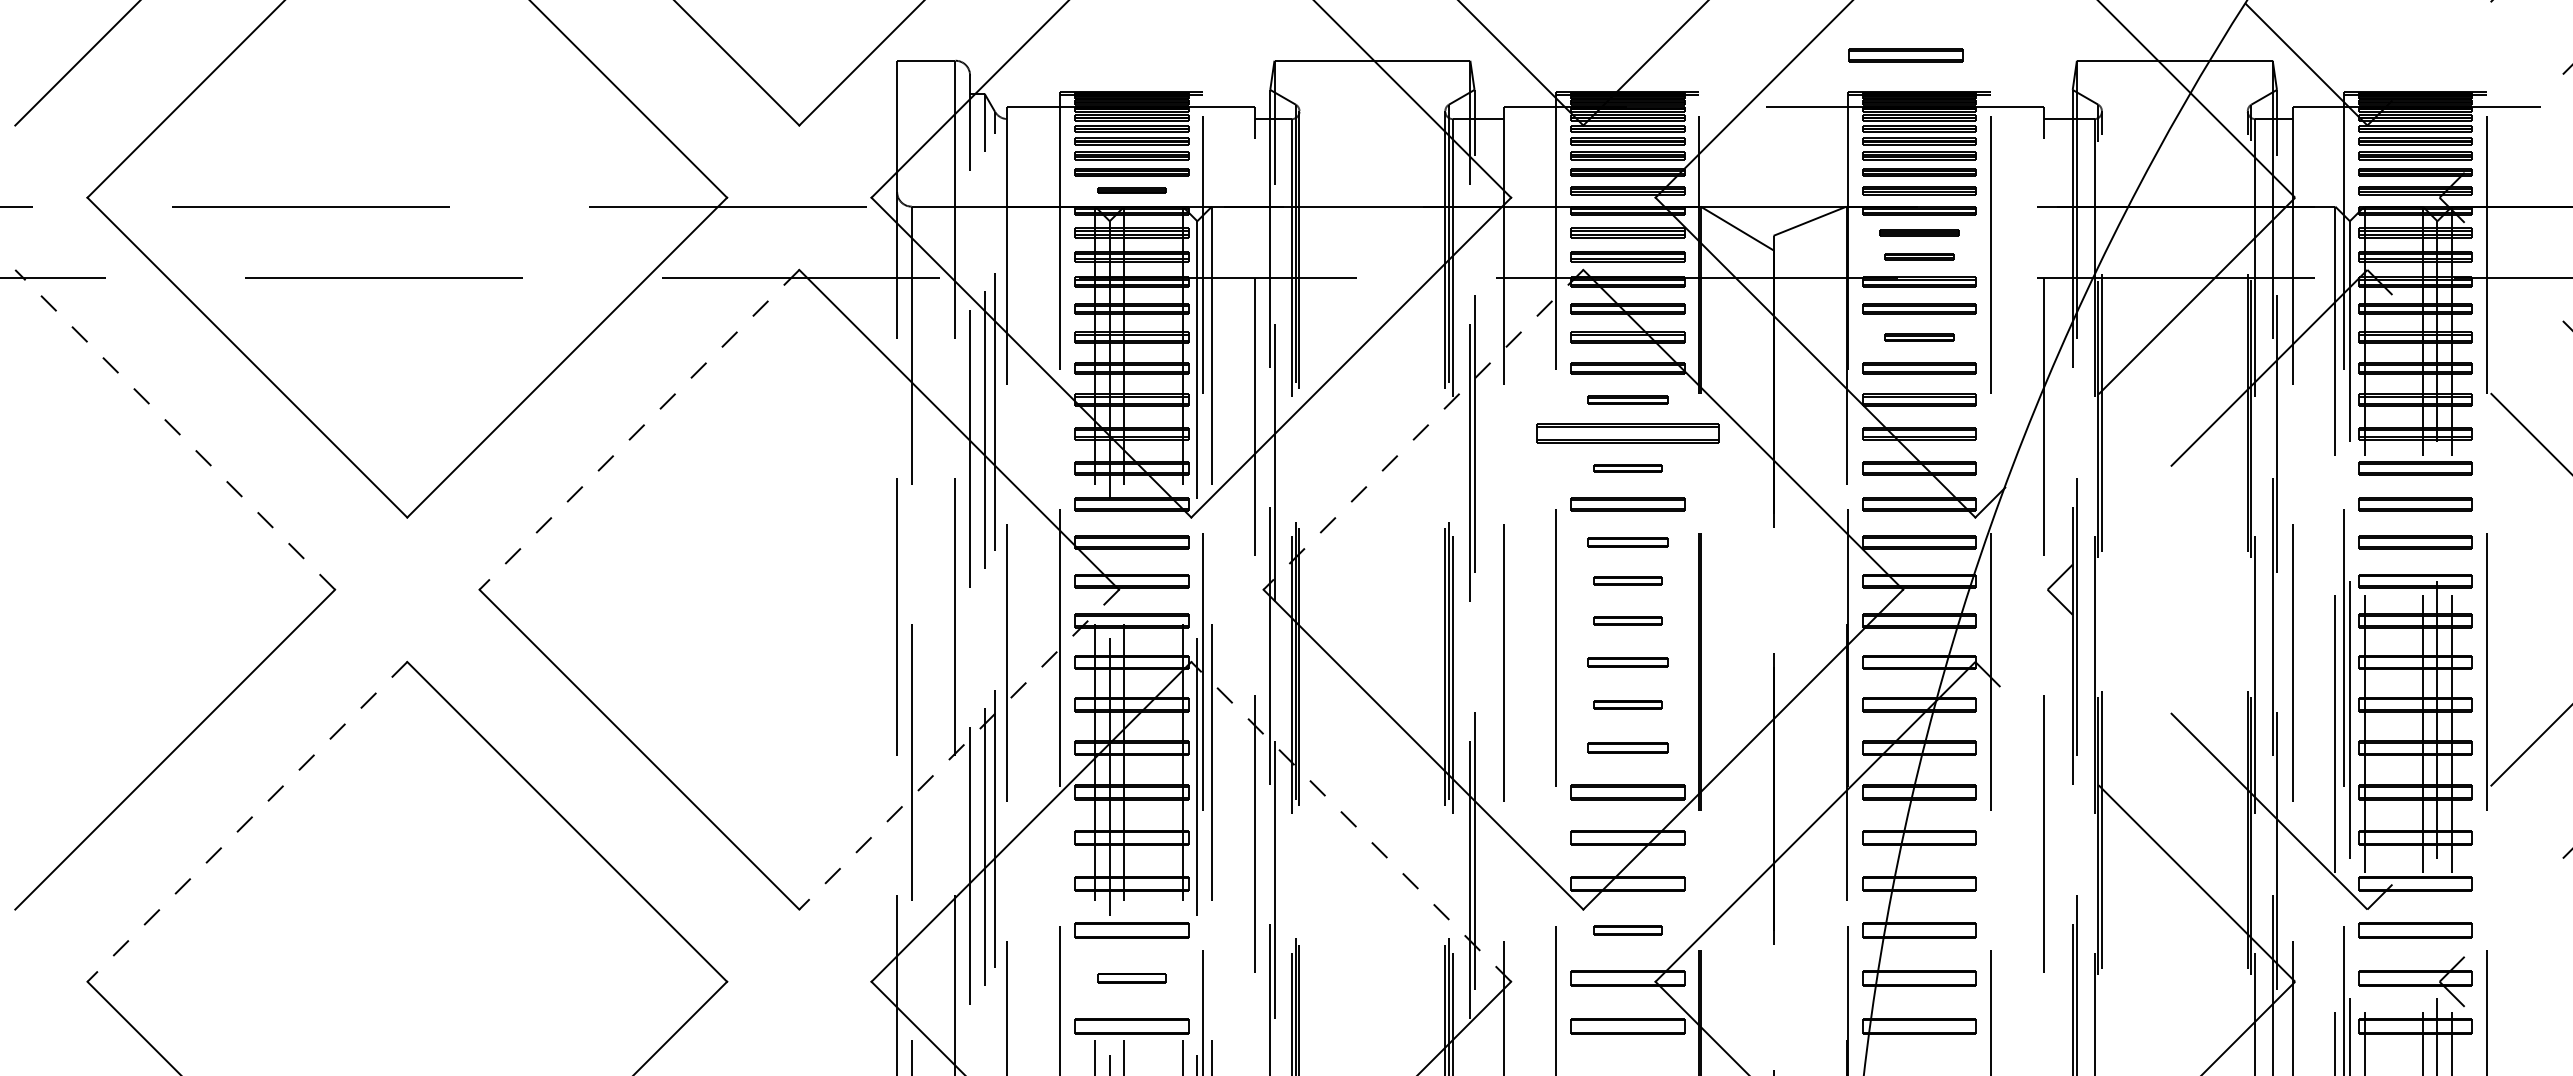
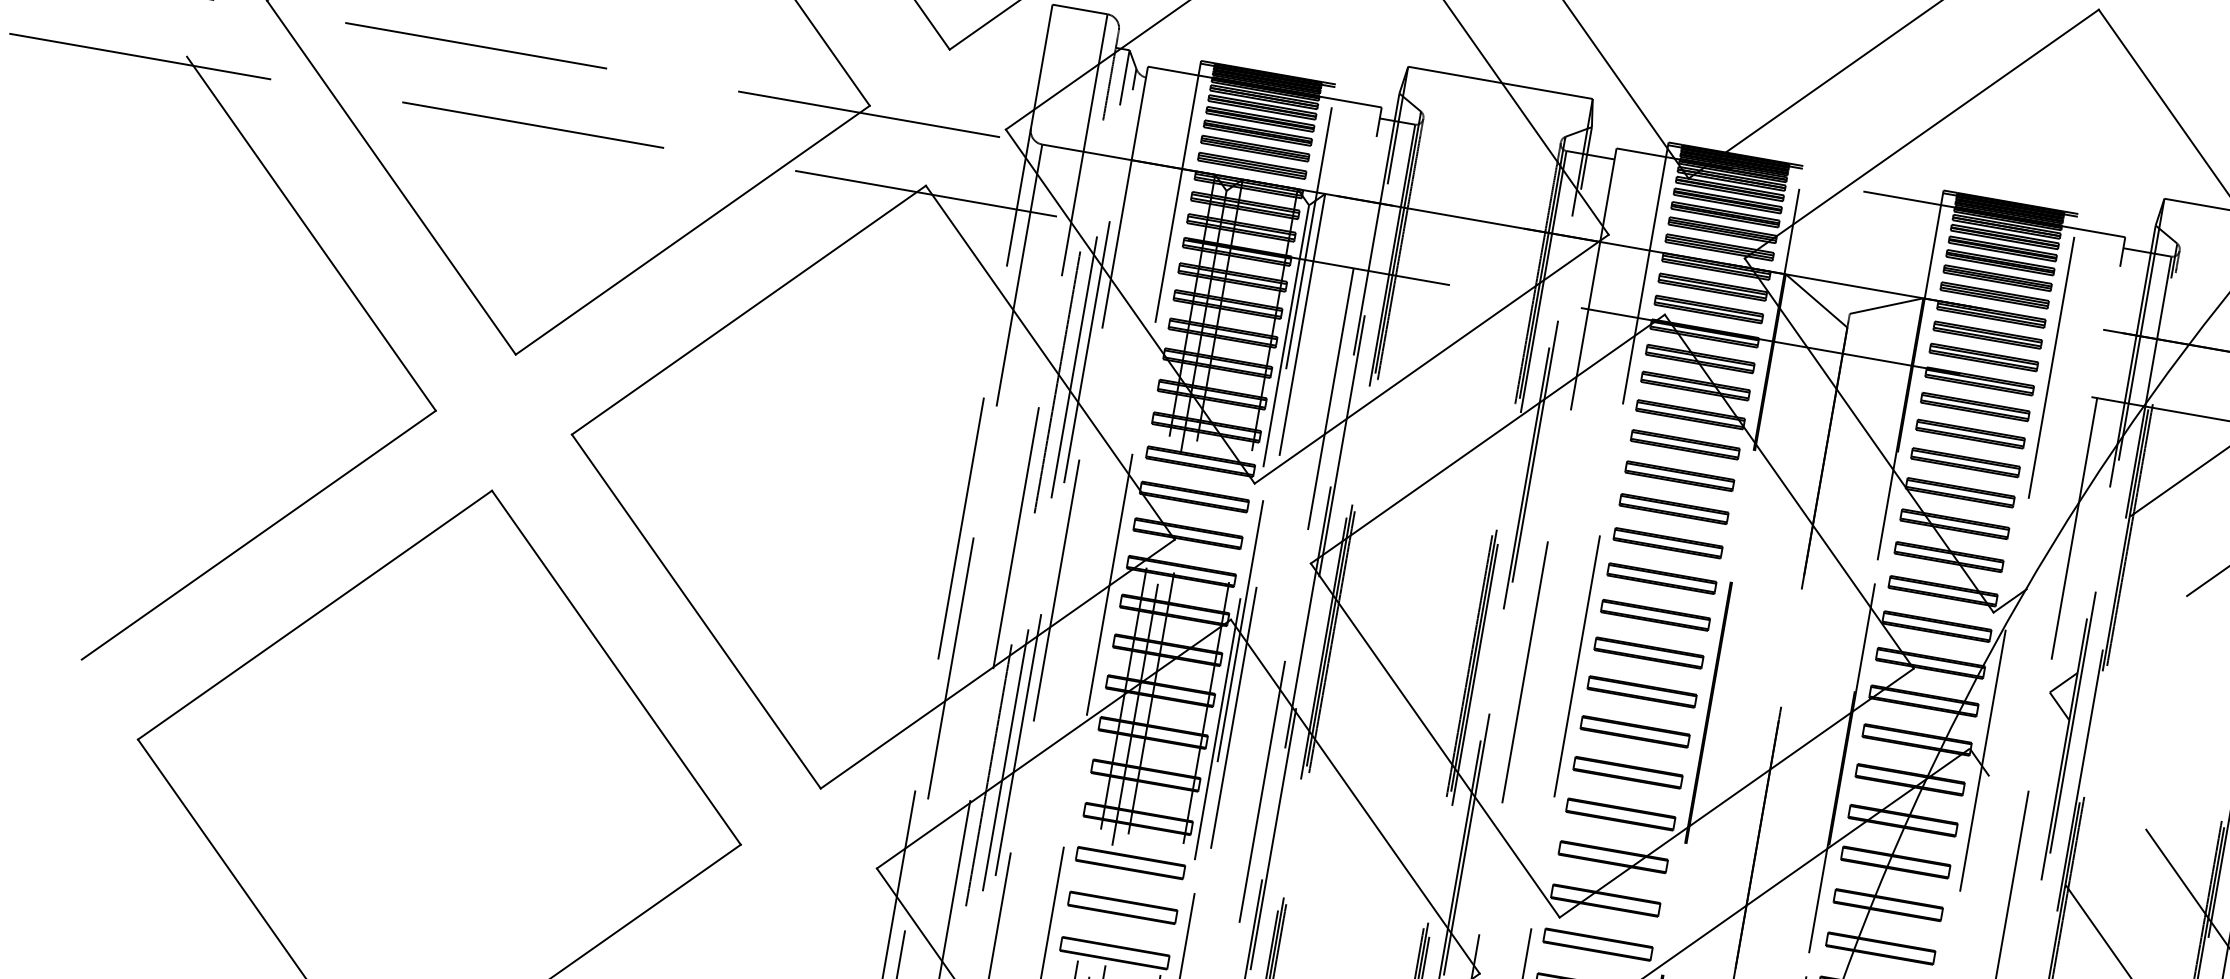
part: (1905, 55) -> (2003, 165), removed
part: (1131, 190) -> (1252, 165), size x1.67
part: (1919, 232) -> (1987, 334), size x1.43
part: (1919, 256) -> (1983, 357), size x1.67
part: (1919, 337) -> (1970, 433), size x1.67
part: (1627, 399) -> (1685, 444), size x1.43
line: (174, 429) -> (310, 233), dashed -> solid
line: (639, 430) -> (748, 310), dashed -> solid
line: (1423, 430) -> (1487, 439), dashed -> solid
part: (1627, 433) -> (1679, 476), size x0.62
part: (1627, 468) -> (1673, 509), size x1.67
part: (1627, 542) -> (1661, 578), size x1.43
part: (1627, 581) -> (1655, 615), size x1.67
part: (1627, 620) -> (1648, 652), size x1.67
part: (1627, 662) -> (1641, 691), size x1.43
part: (1627, 704) -> (1635, 731), size x1.67
part: (1627, 747) -> (1627, 772), size x1.43
line: (958, 750) -> (996, 664), dashed -> solid
line: (1350, 821) -> (1354, 796), dashed -> solid
line: (247, 822) -> (315, 615), dashed -> solid
part: (1627, 930) -> (1597, 944), size x1.67
part: (1131, 978) -> (1122, 908), size x1.67

